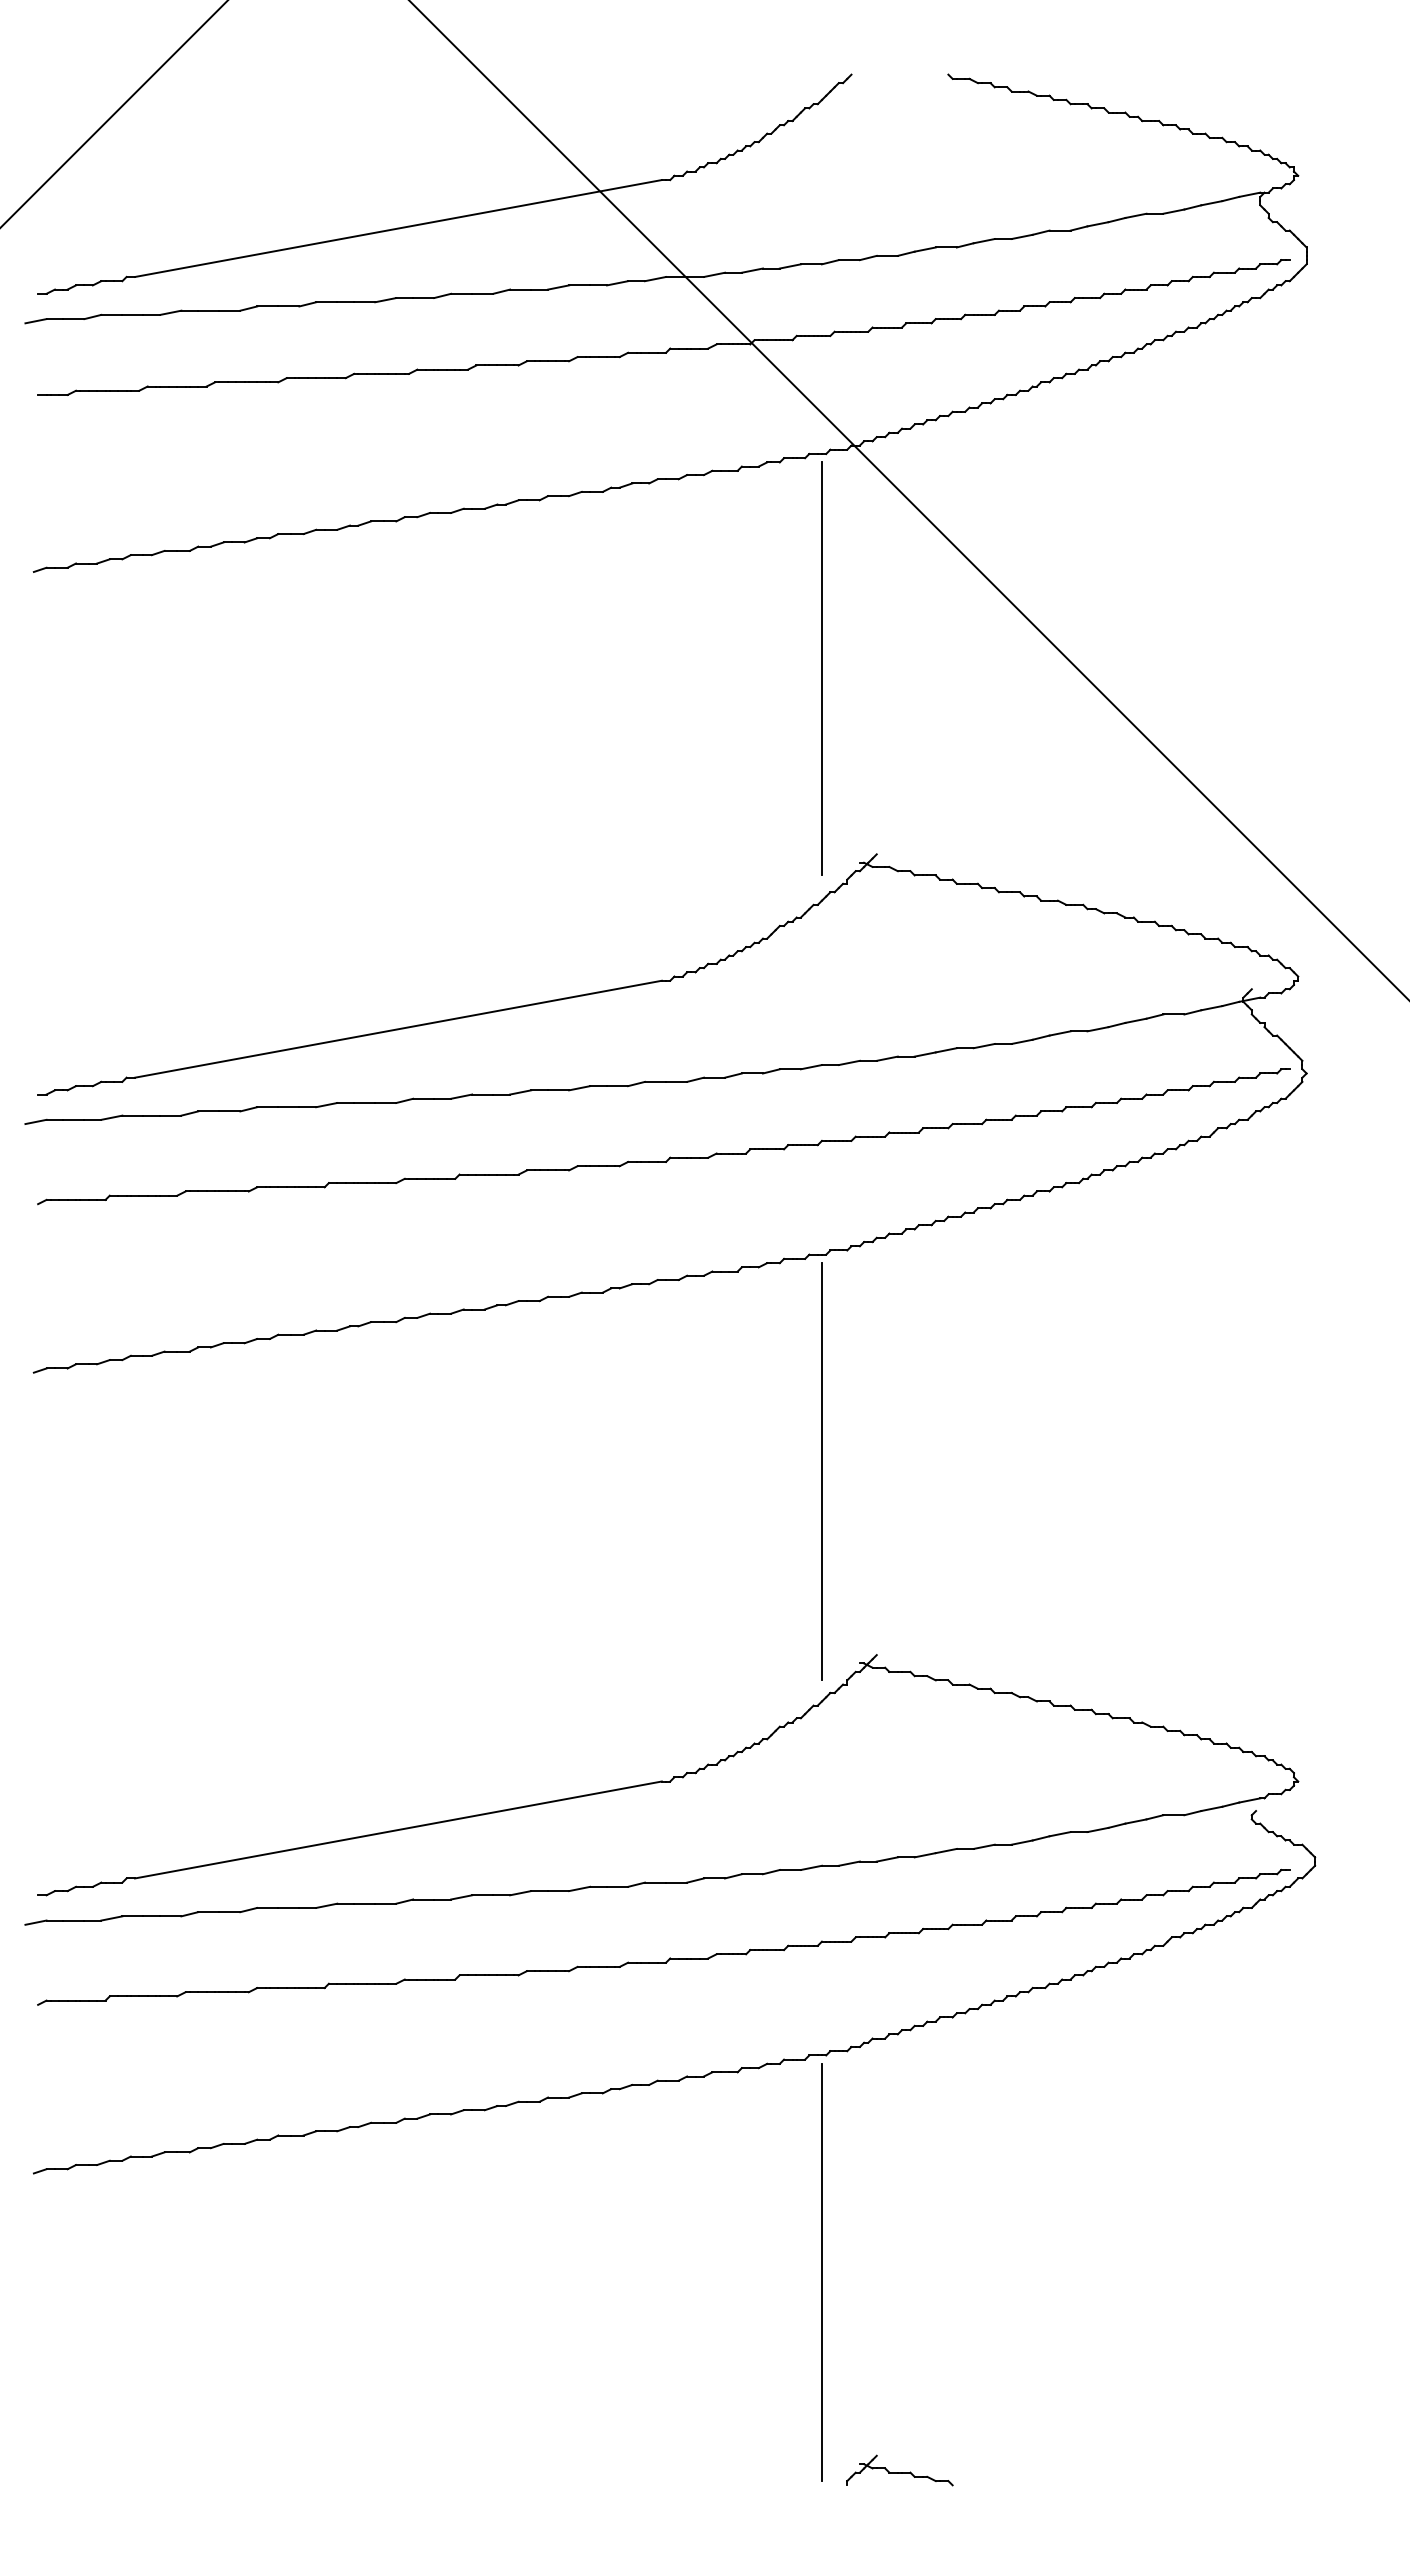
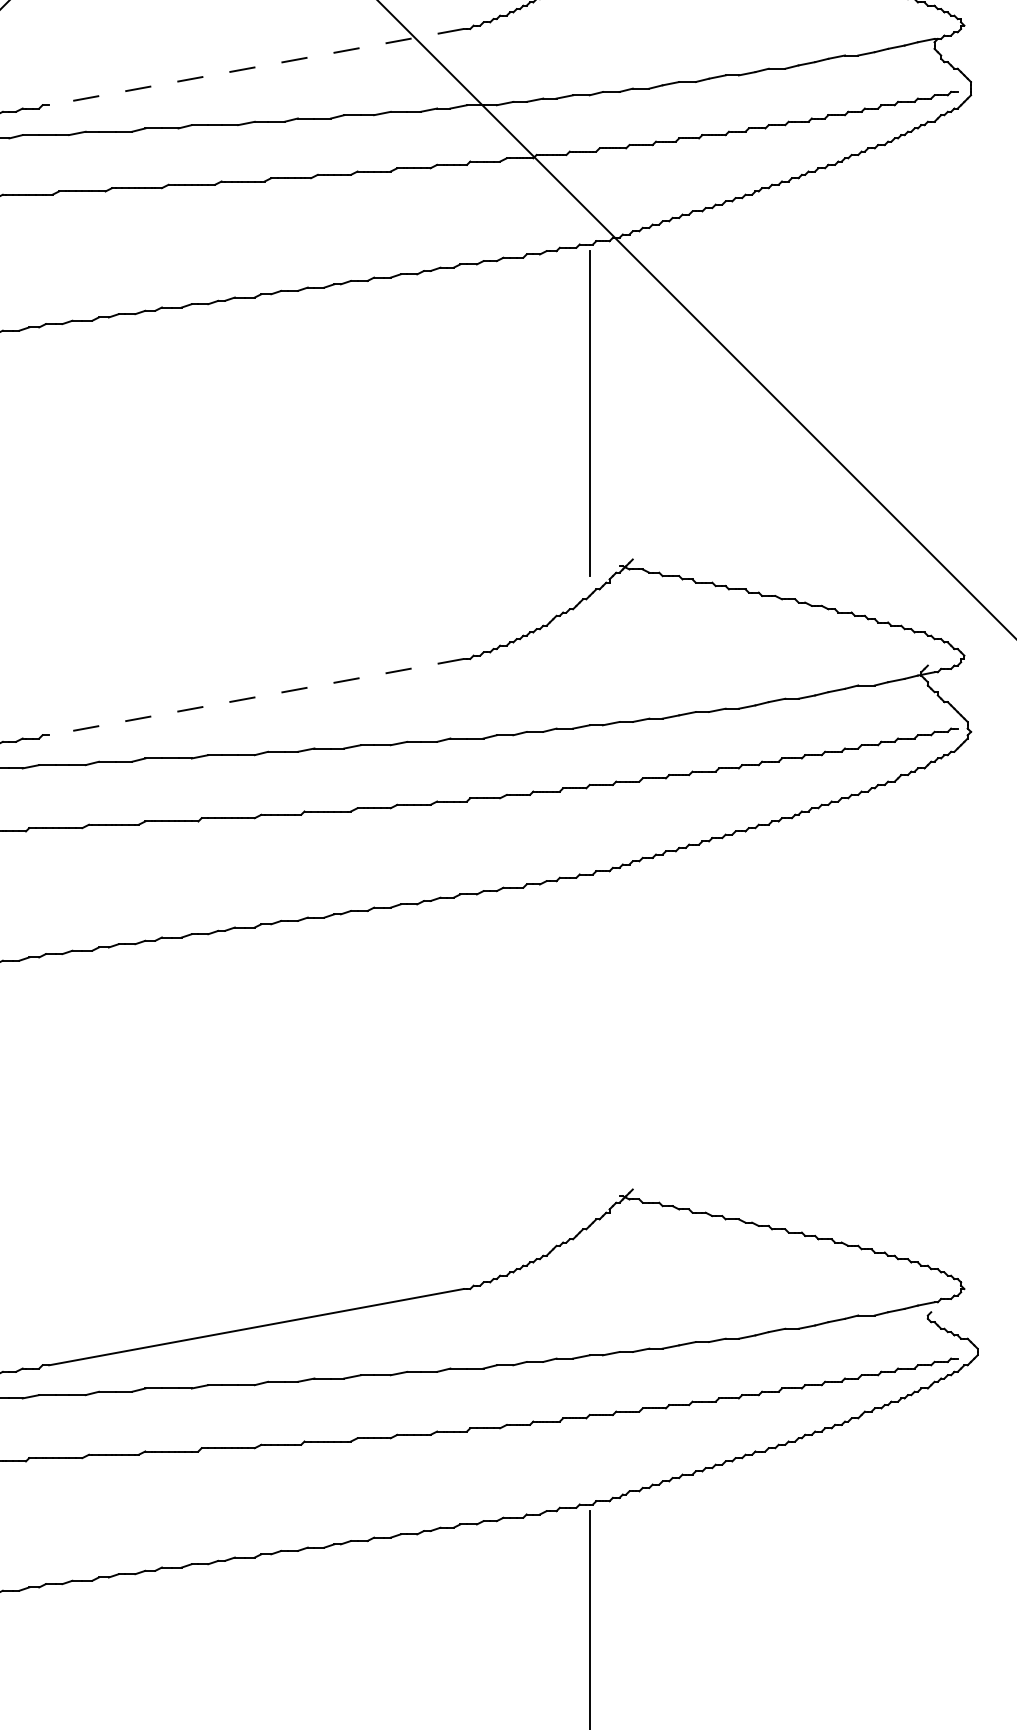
line: (398, 228) -> (256, 67), solid -> dashed
line: (398, 1029) -> (256, 697), solid -> dashed
line: (821, 1471) -> (589, 1045), removed

